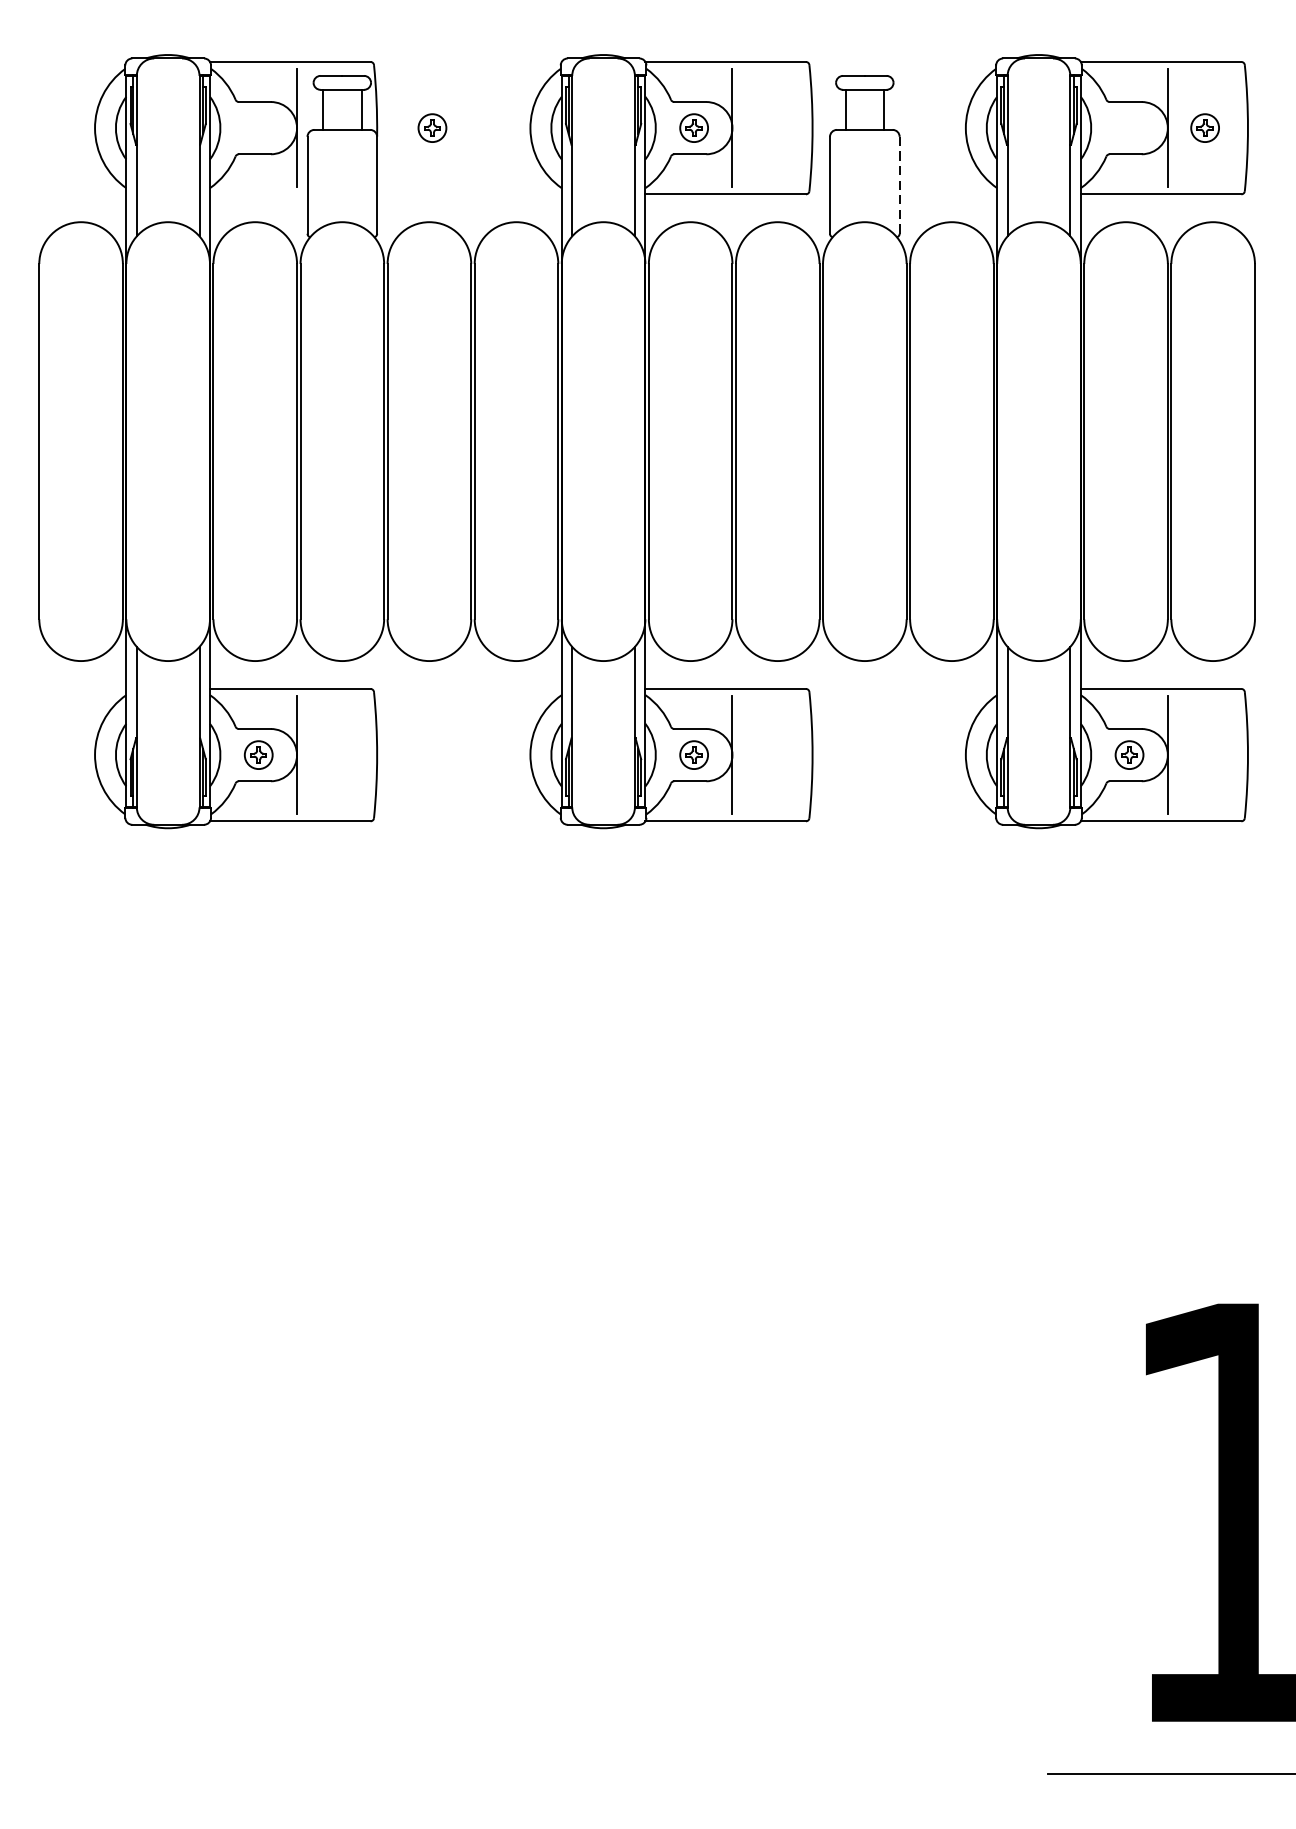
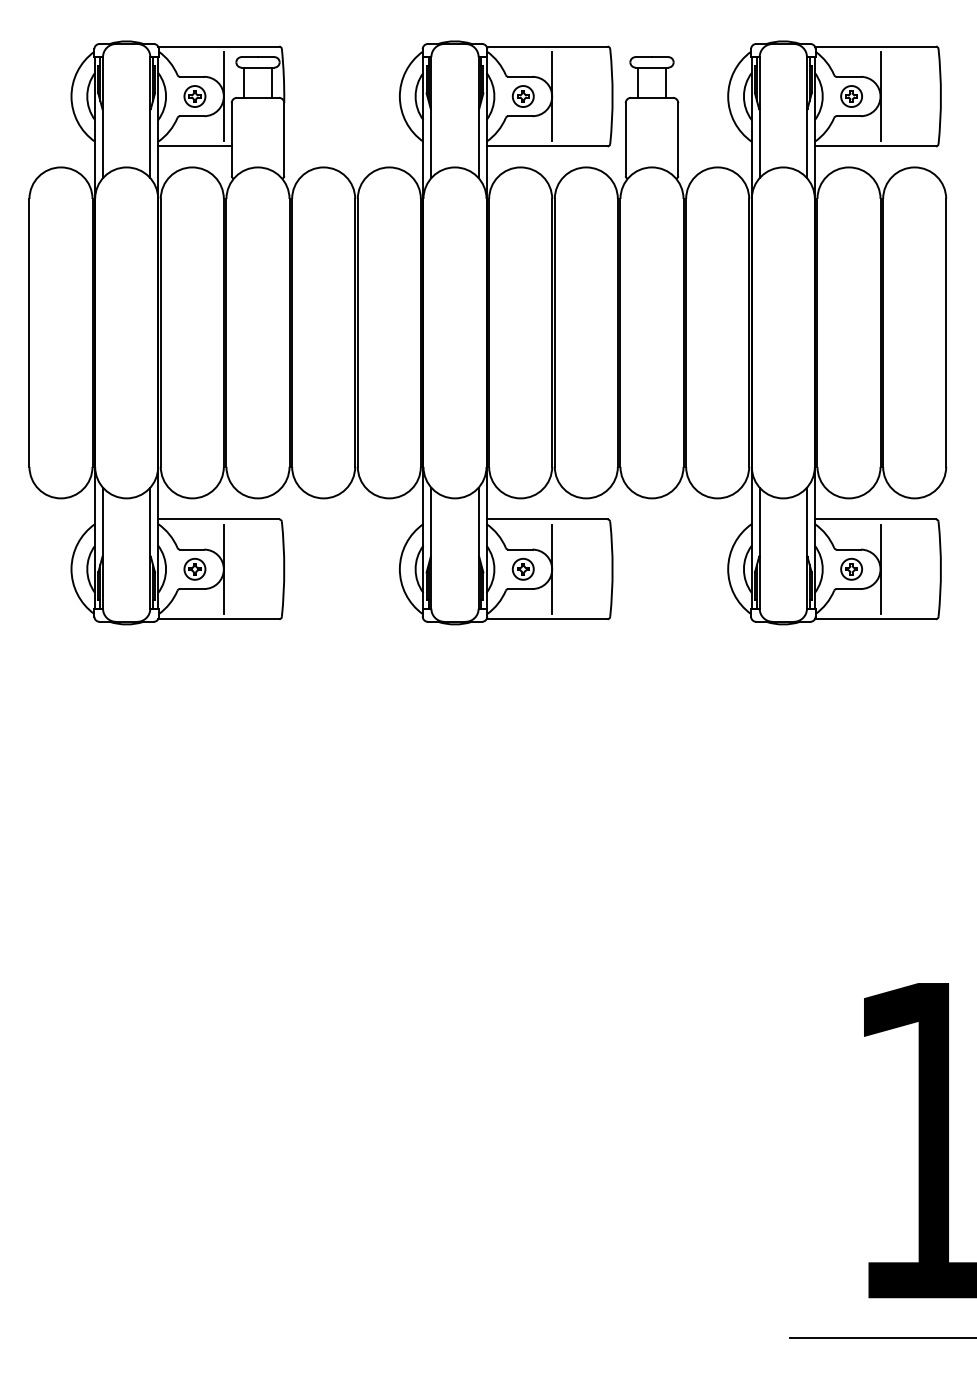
part: (431, 128) -> (194, 96), moved
part: (1204, 128) -> (851, 96), moved
line: (899, 185) -> (678, 139), dashed -> solid
line: (258, 194) -> (194, 146), added

